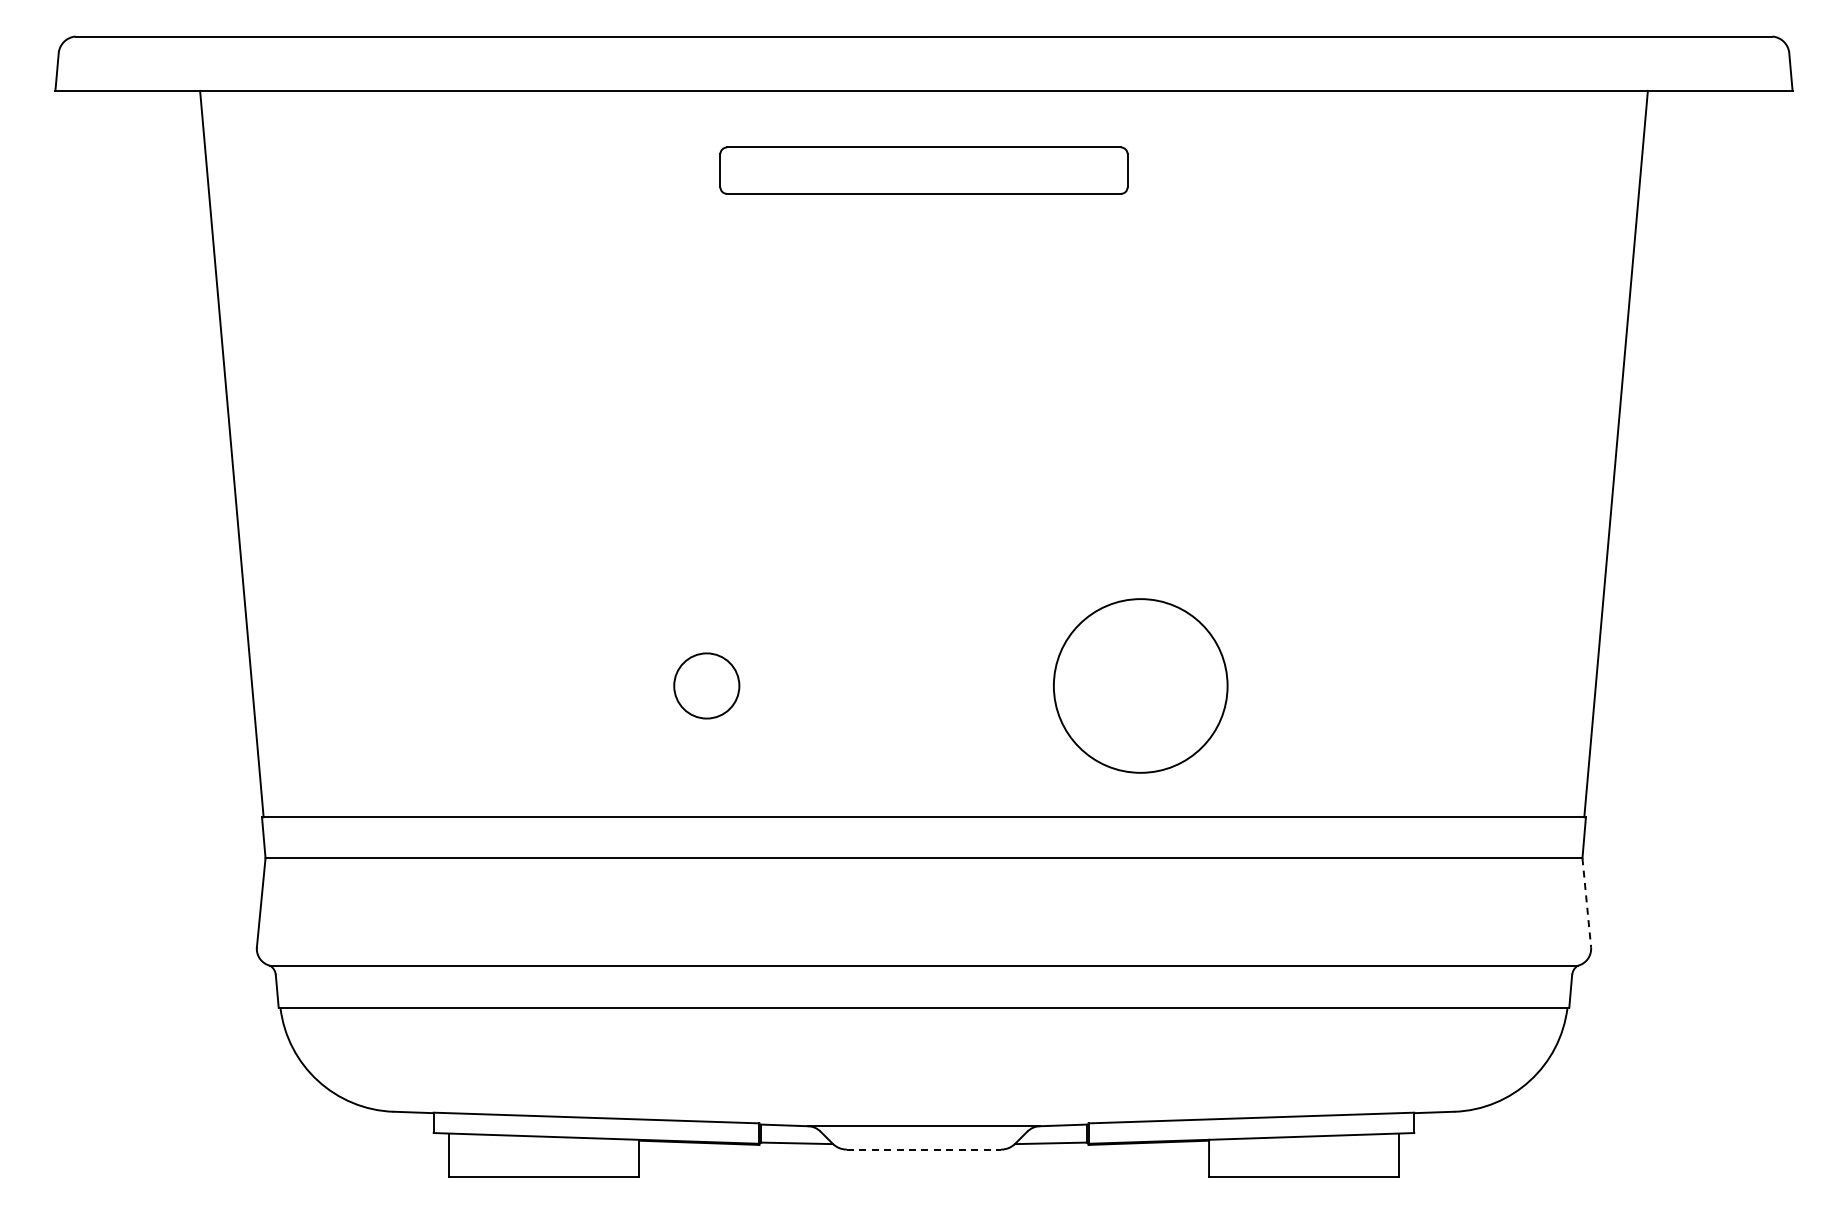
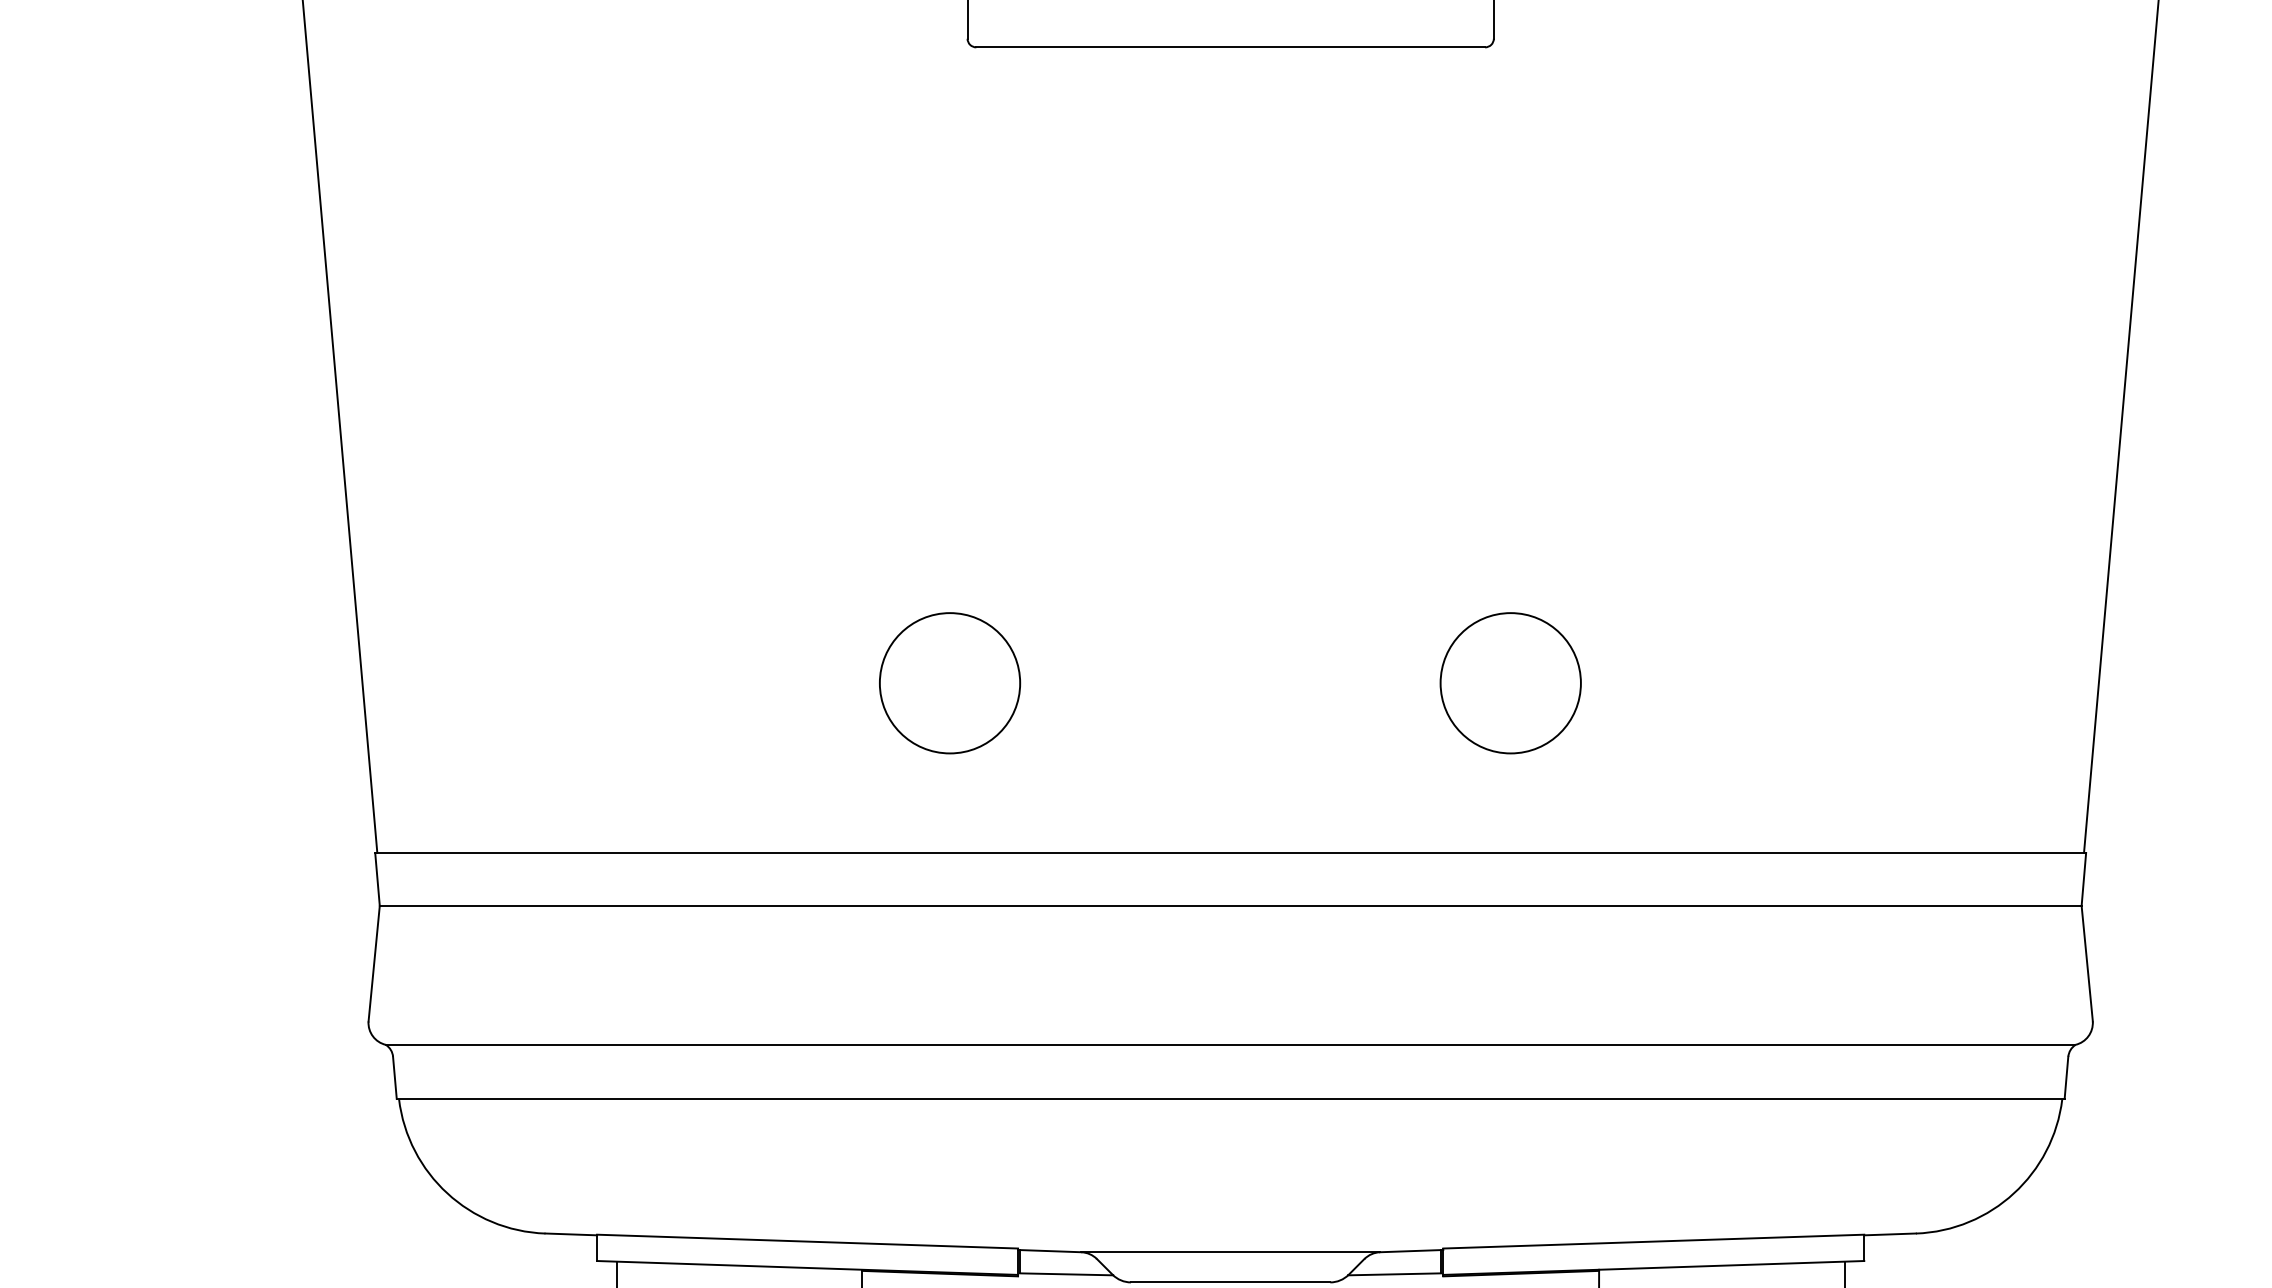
circle: (706, 685) -> (949, 682), size x1.67
circle: (1140, 685) -> (1510, 682), size x0.62
line: (1586, 902) -> (2086, 963), dashed -> solid
line: (924, 1149) -> (1231, 1282), dashed -> solid

